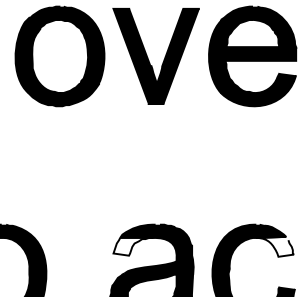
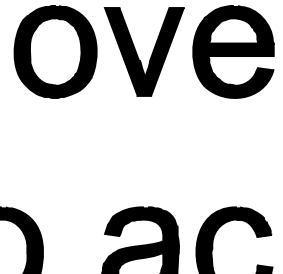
fill: (133, 246) -> (123, 227), added
fill: (274, 246) -> (253, 227), added

